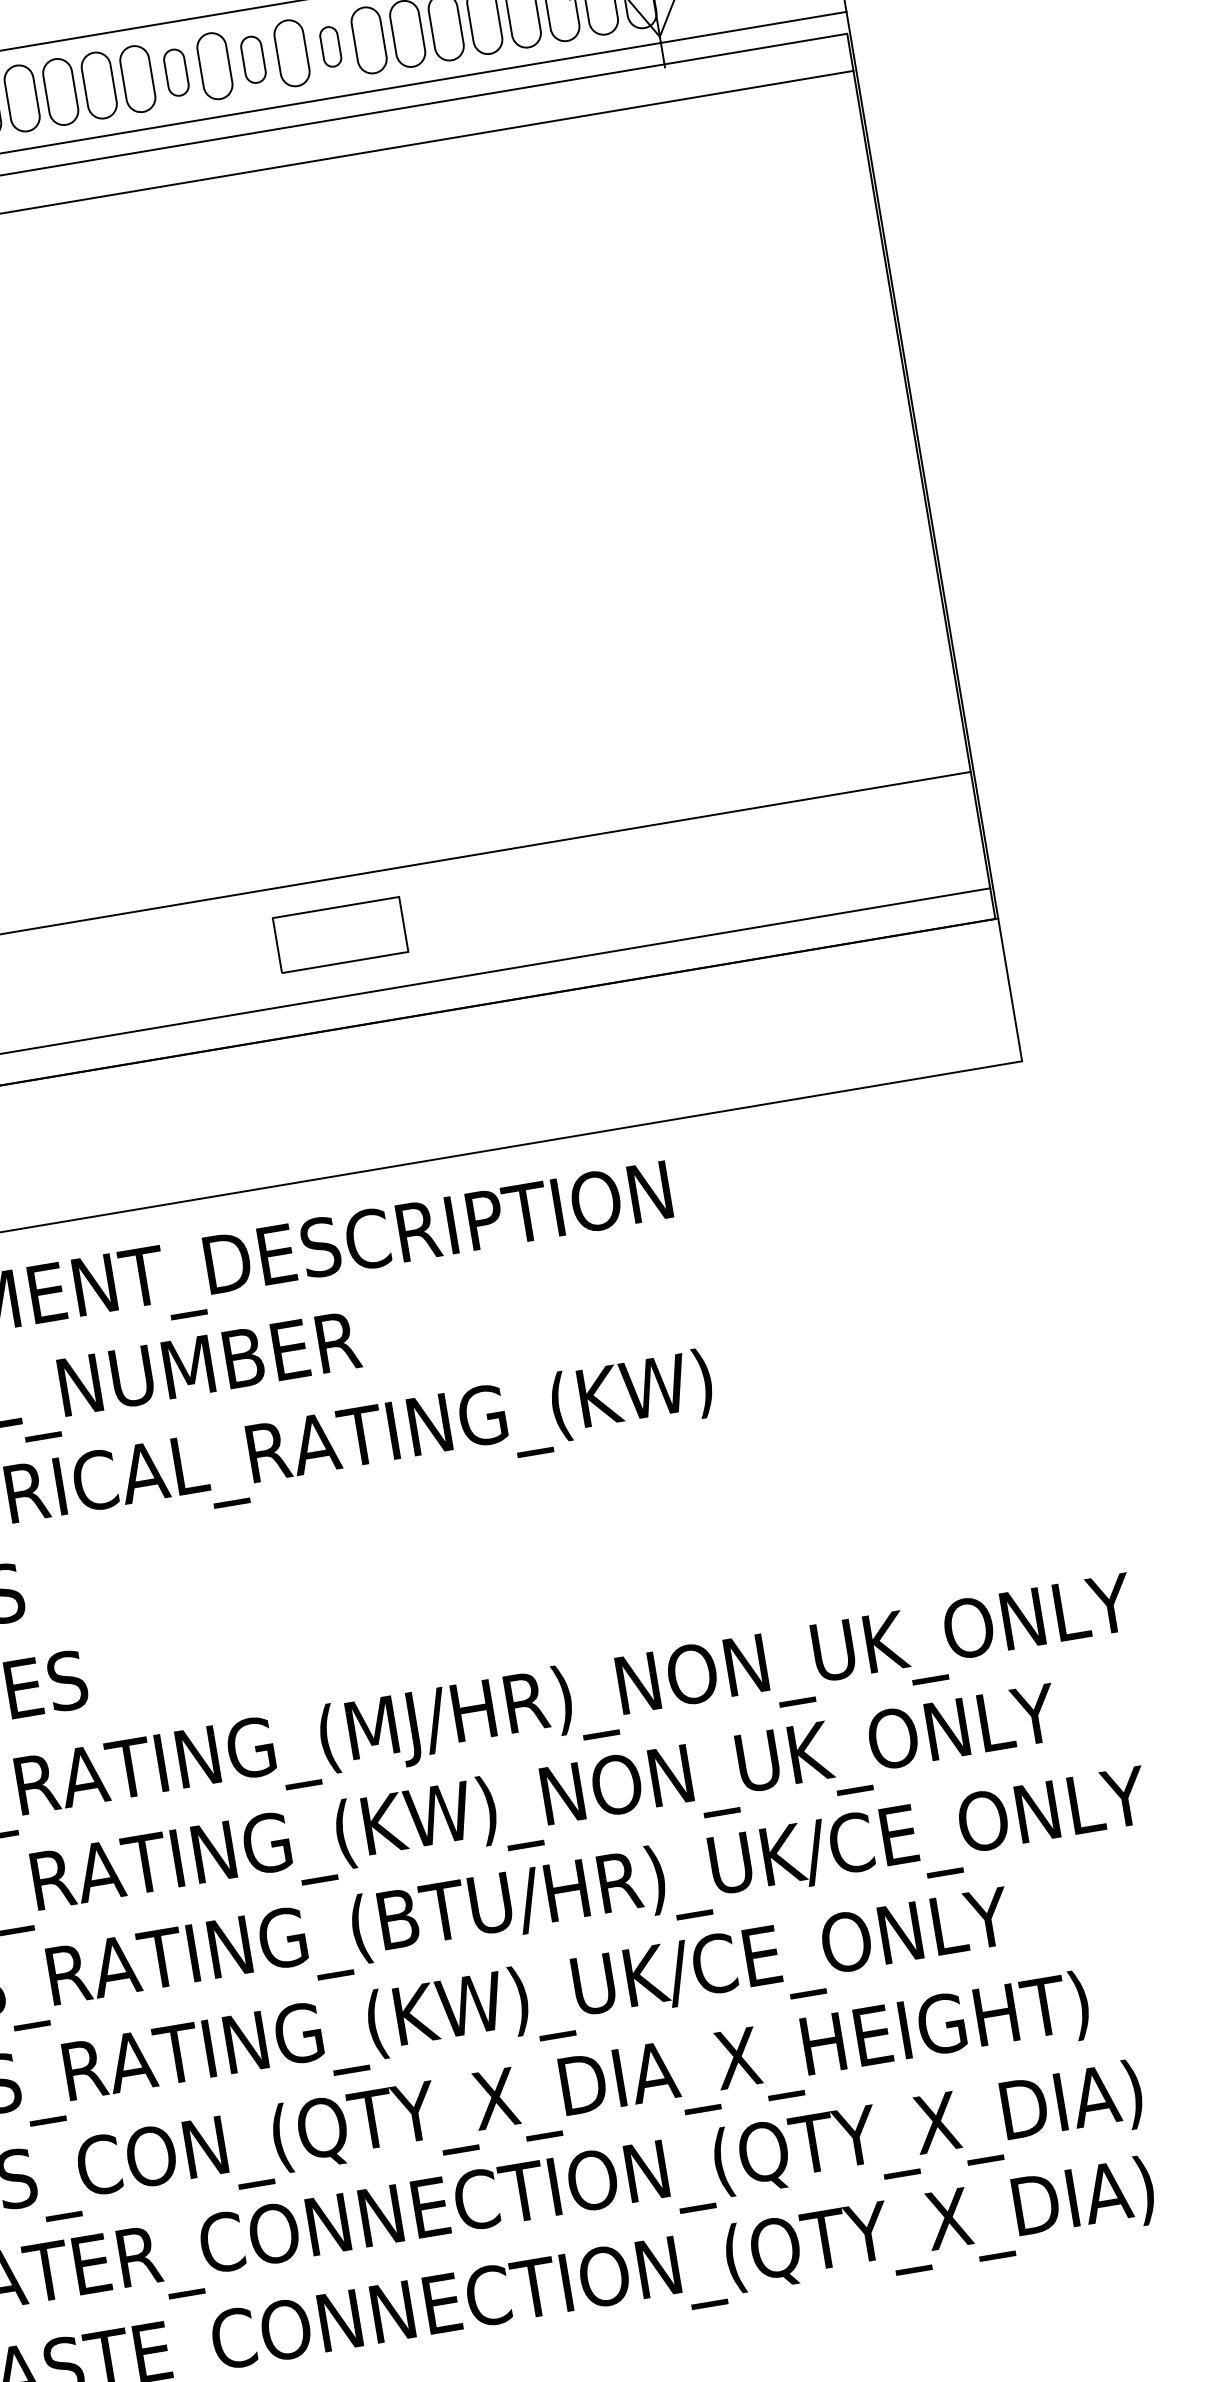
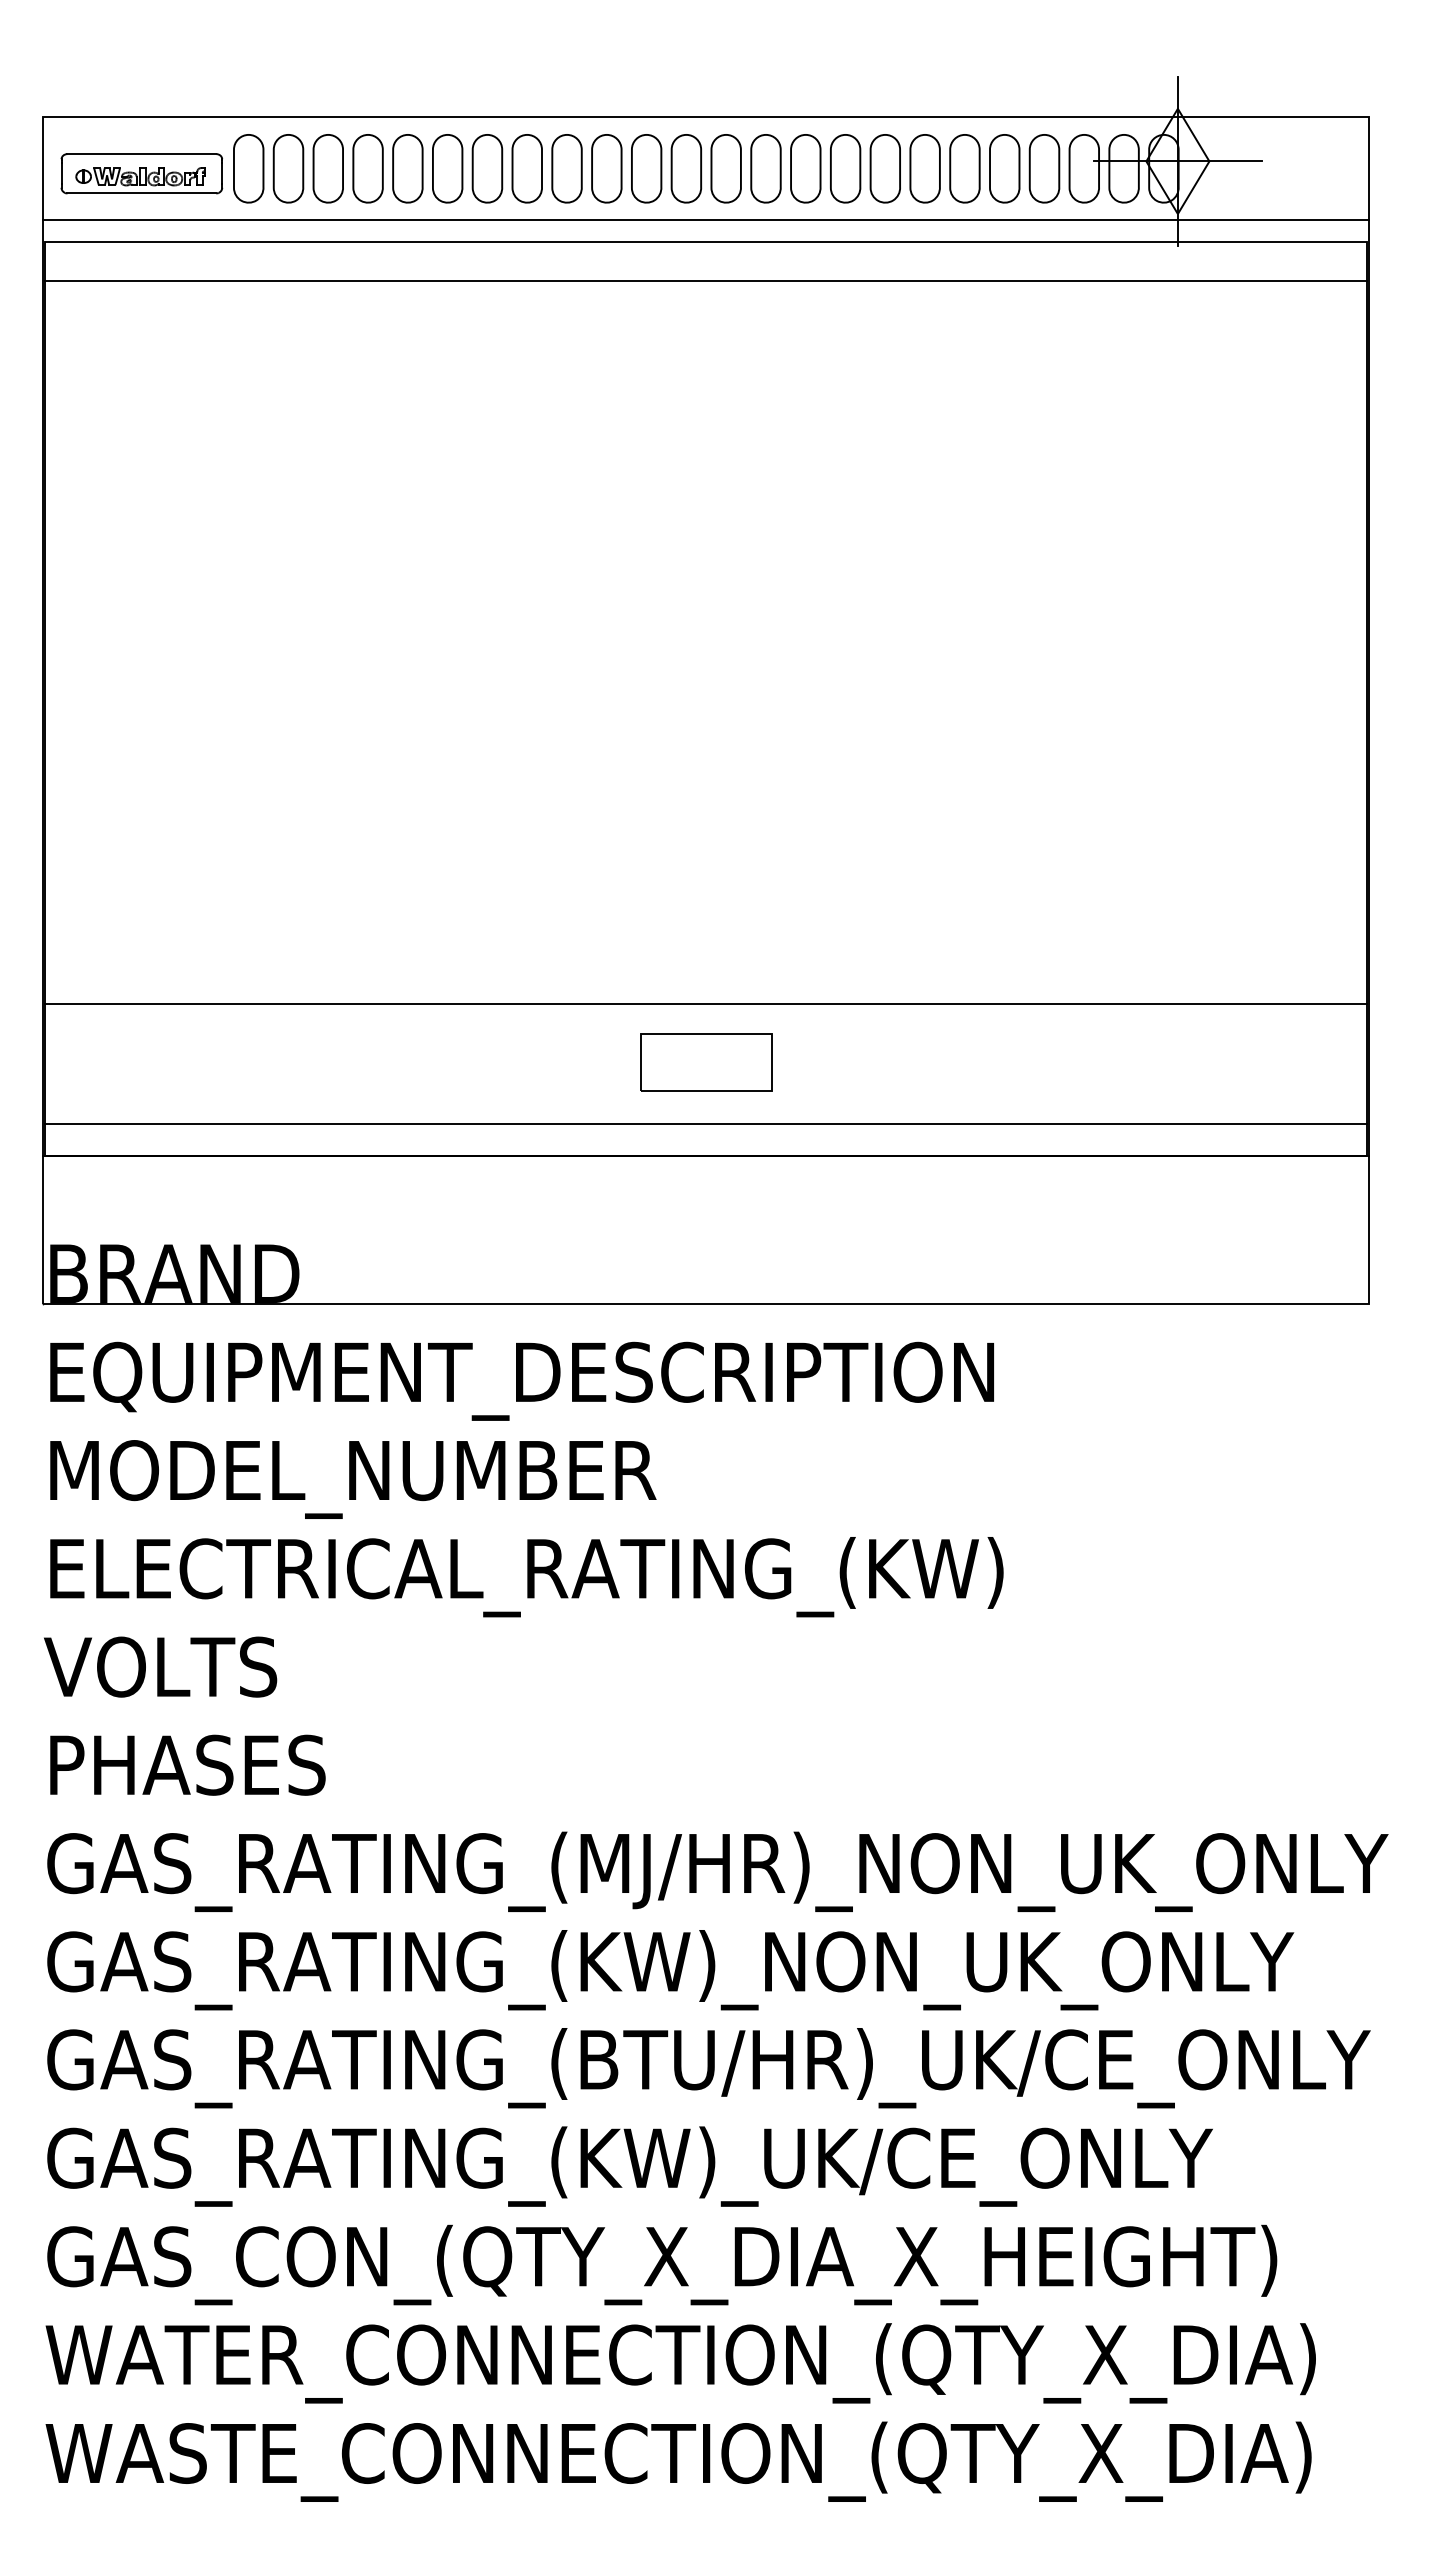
part: (330, 46) -> (845, 168), size x1.67
part: (252, 59) -> (765, 168), size x1.43
part: (176, 72) -> (686, 168), size x1.43

